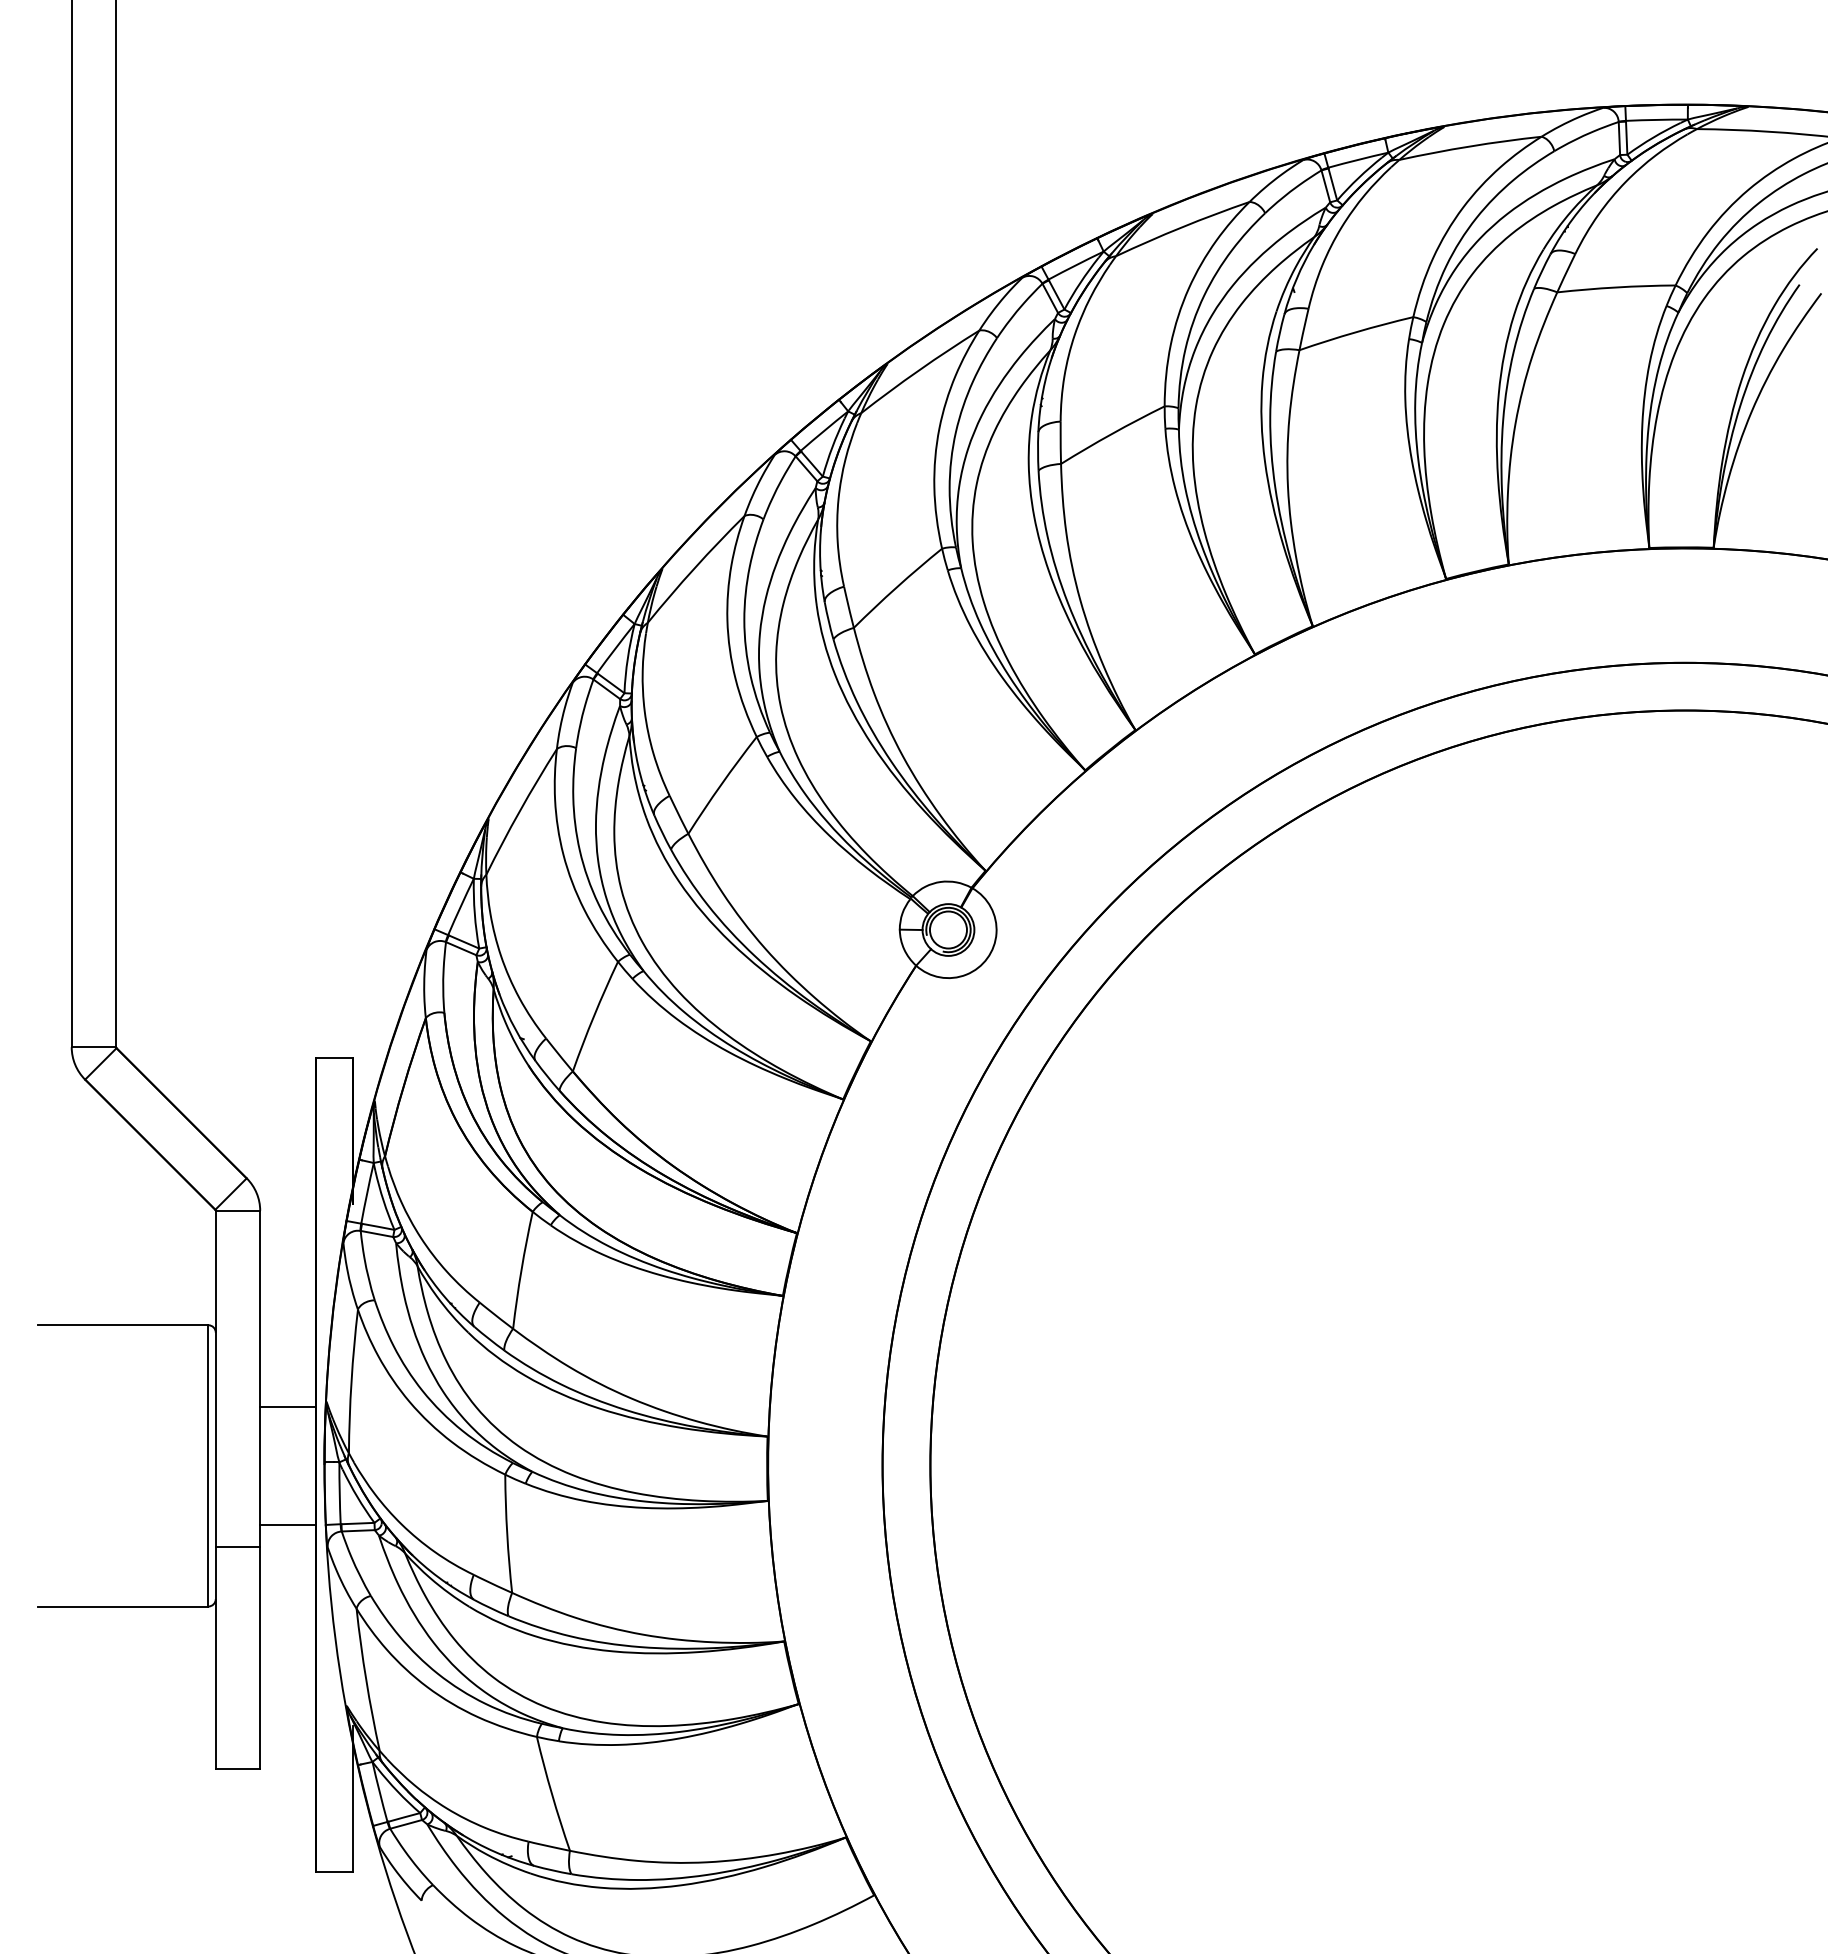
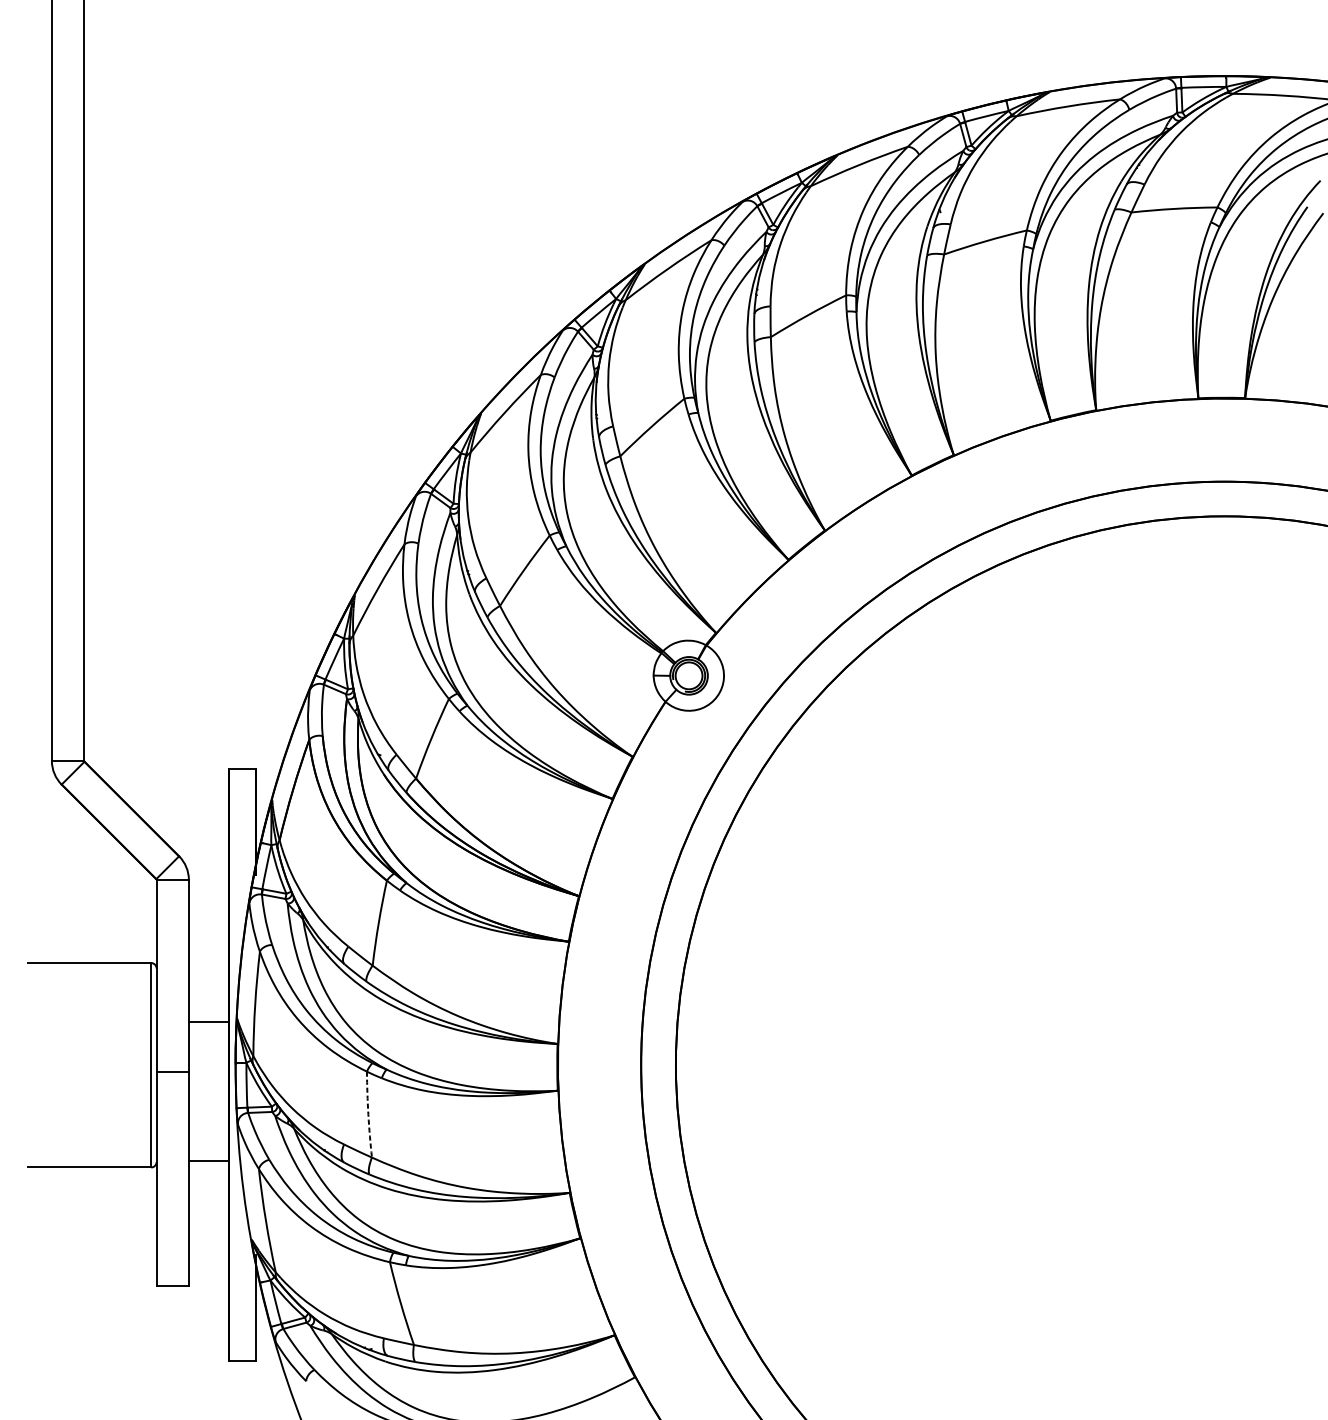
line: (288, 1525) -> (209, 1161), moved
arc: (507, 1533) -> (368, 1114), solid -> dashed
line: (237, 1547) -> (172, 1072), moved

